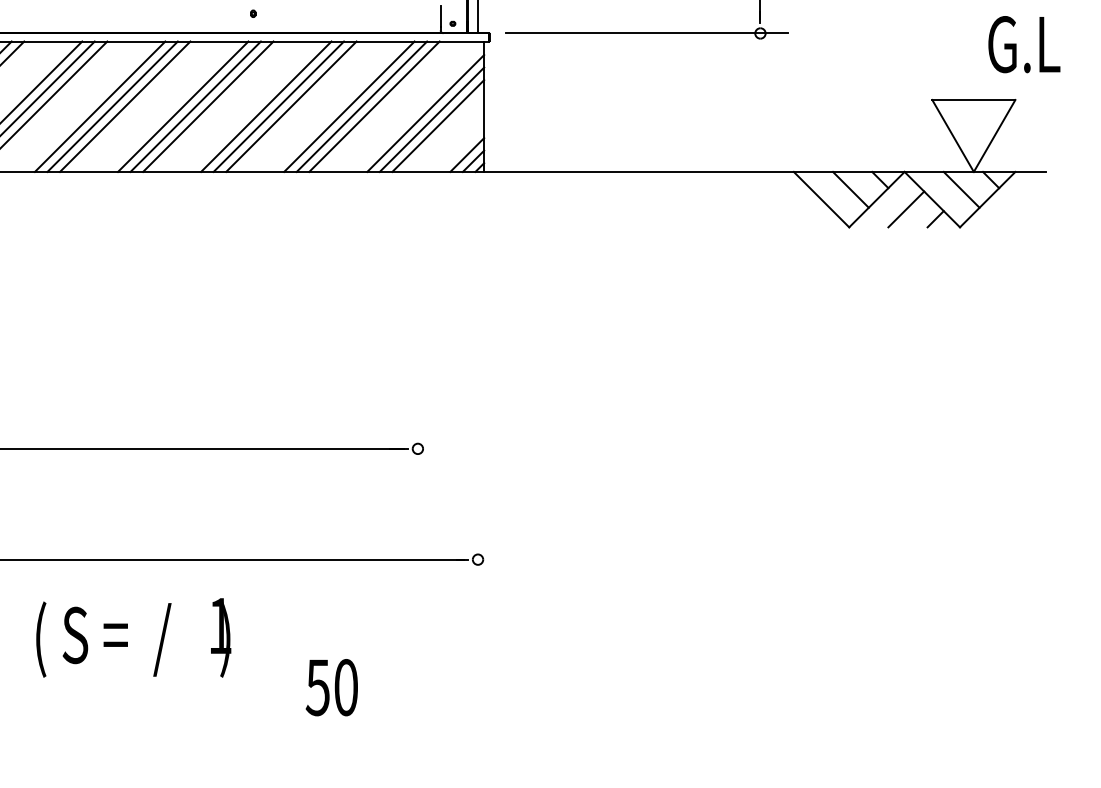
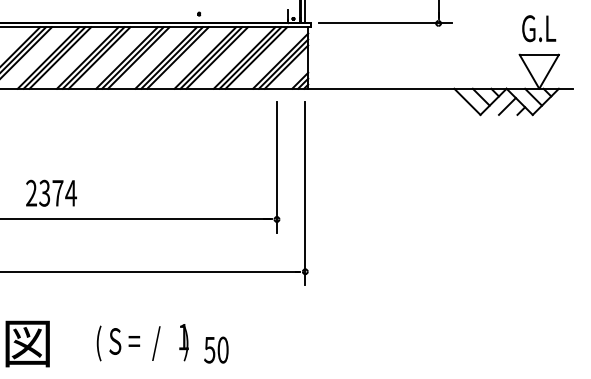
text: (1025, 44) -> (539, 28), moved
line: (416, 336) -> (276, 166), added
line: (478, 391) -> (305, 192), added
text: (133, 637) -> (142, 342), moved
text: (332, 686) -> (216, 349), moved

